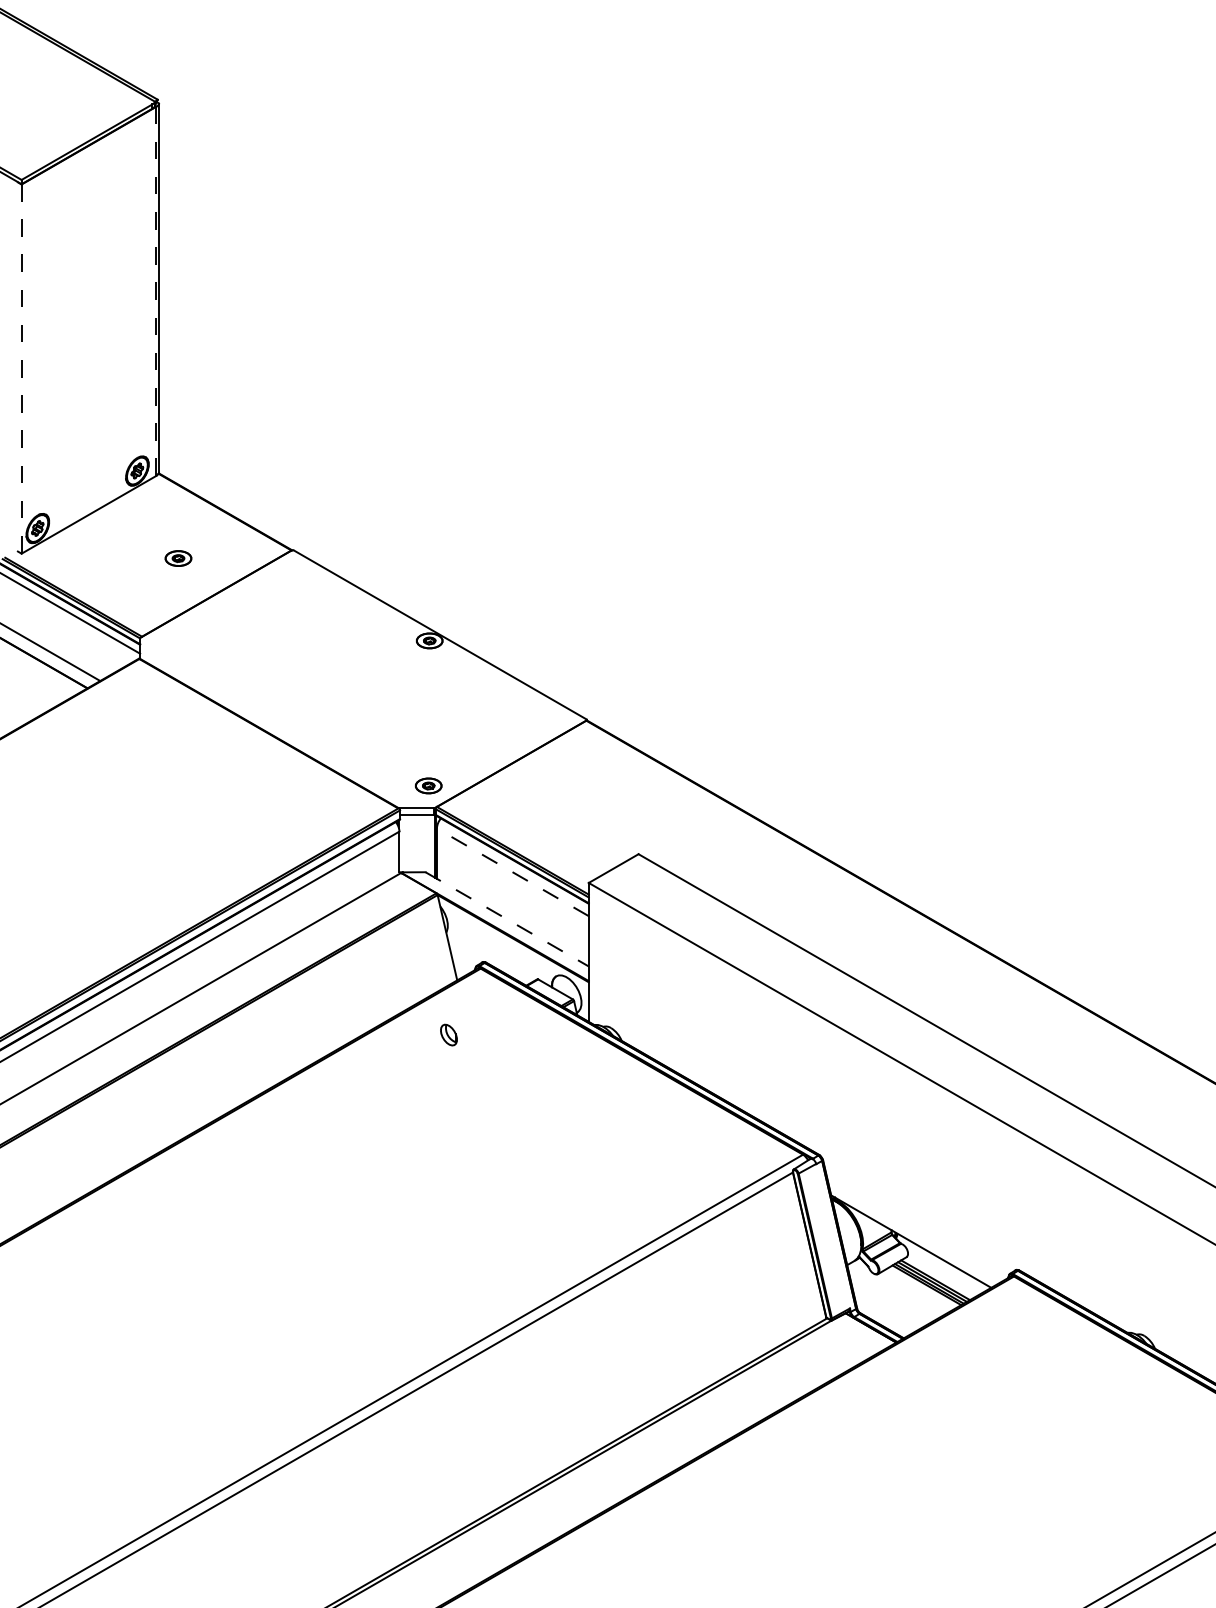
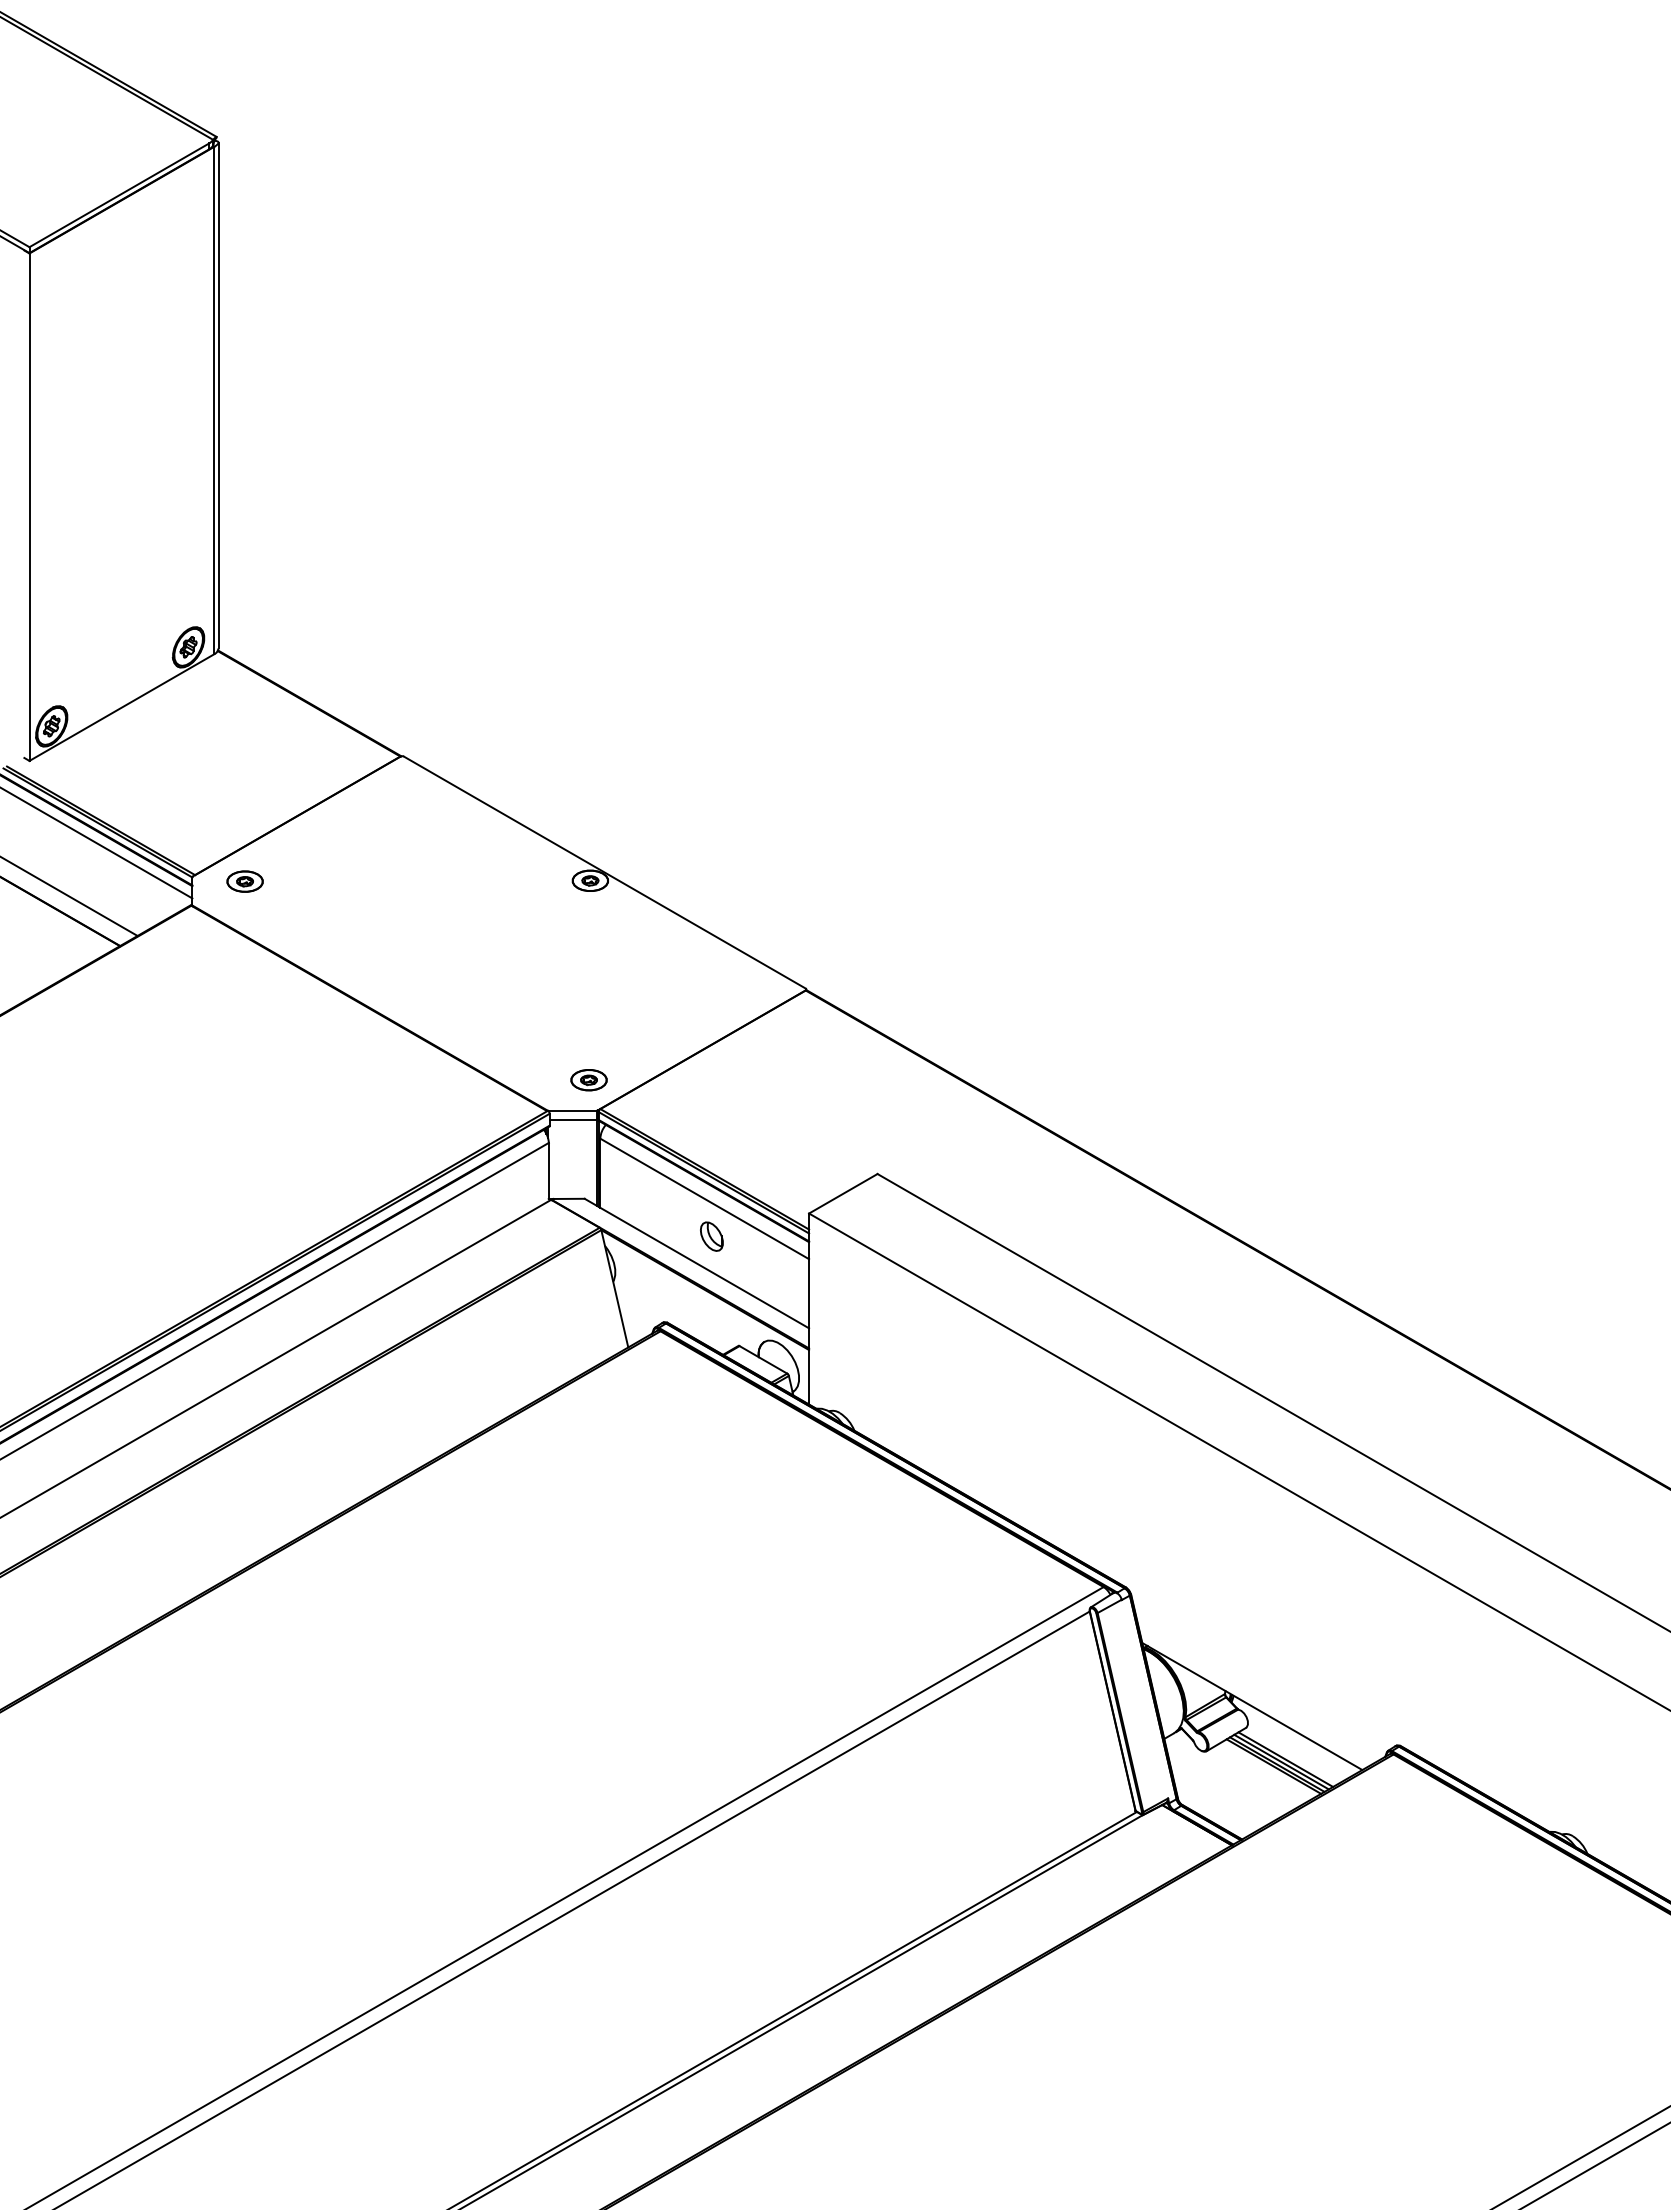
line: (156, 291) -> (214, 400), dashed -> solid
line: (21, 369) -> (29, 507), dashed -> solid
part: (178, 558) -> (244, 881), moved
line: (512, 872) -> (704, 1198), dashed -> solid
line: (506, 919) -> (696, 1263), dashed -> solid
part: (448, 1034) -> (711, 1236), moved

